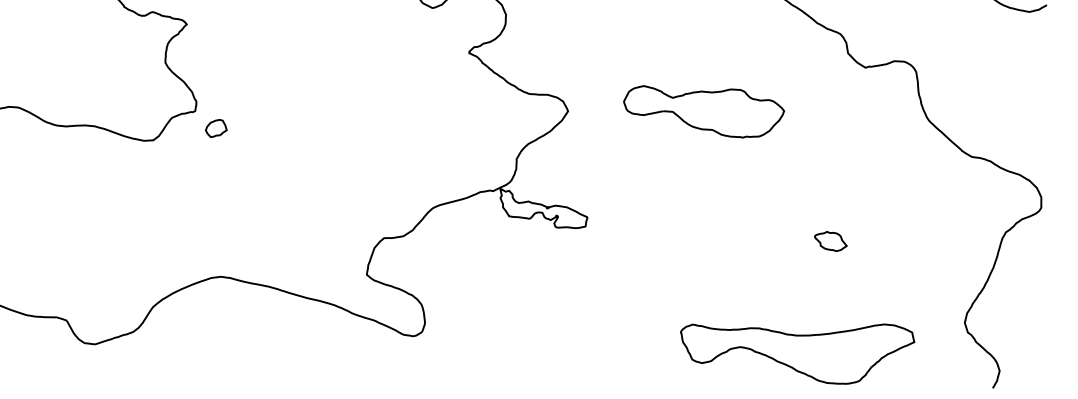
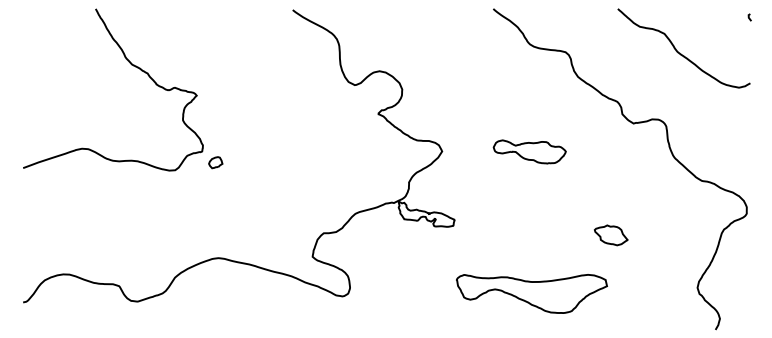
part: (703, 111) -> (529, 151), size x0.7
part: (831, 241) -> (611, 235), size x1.6
part: (796, 353) -> (531, 293), moved

